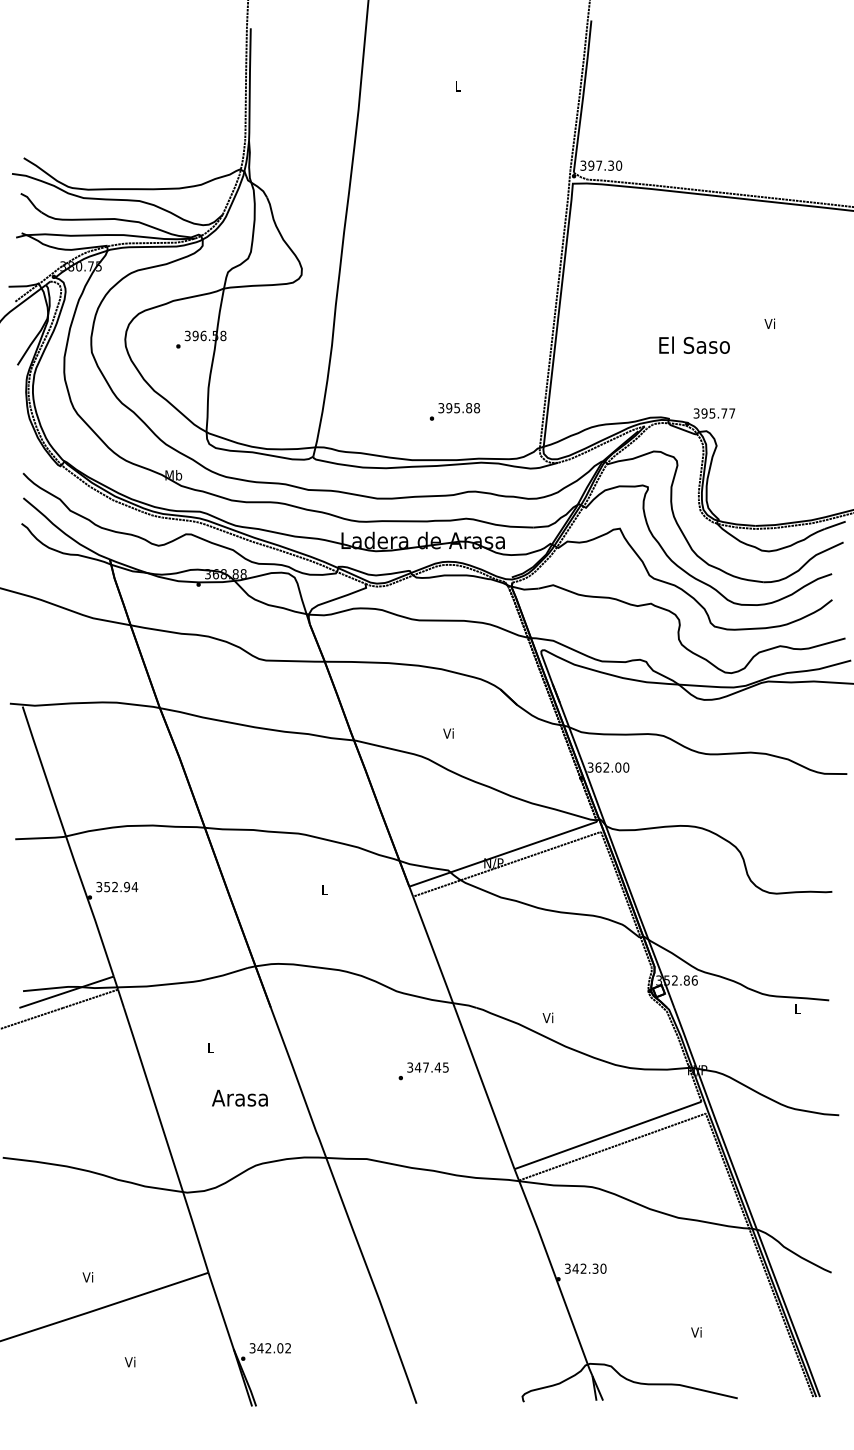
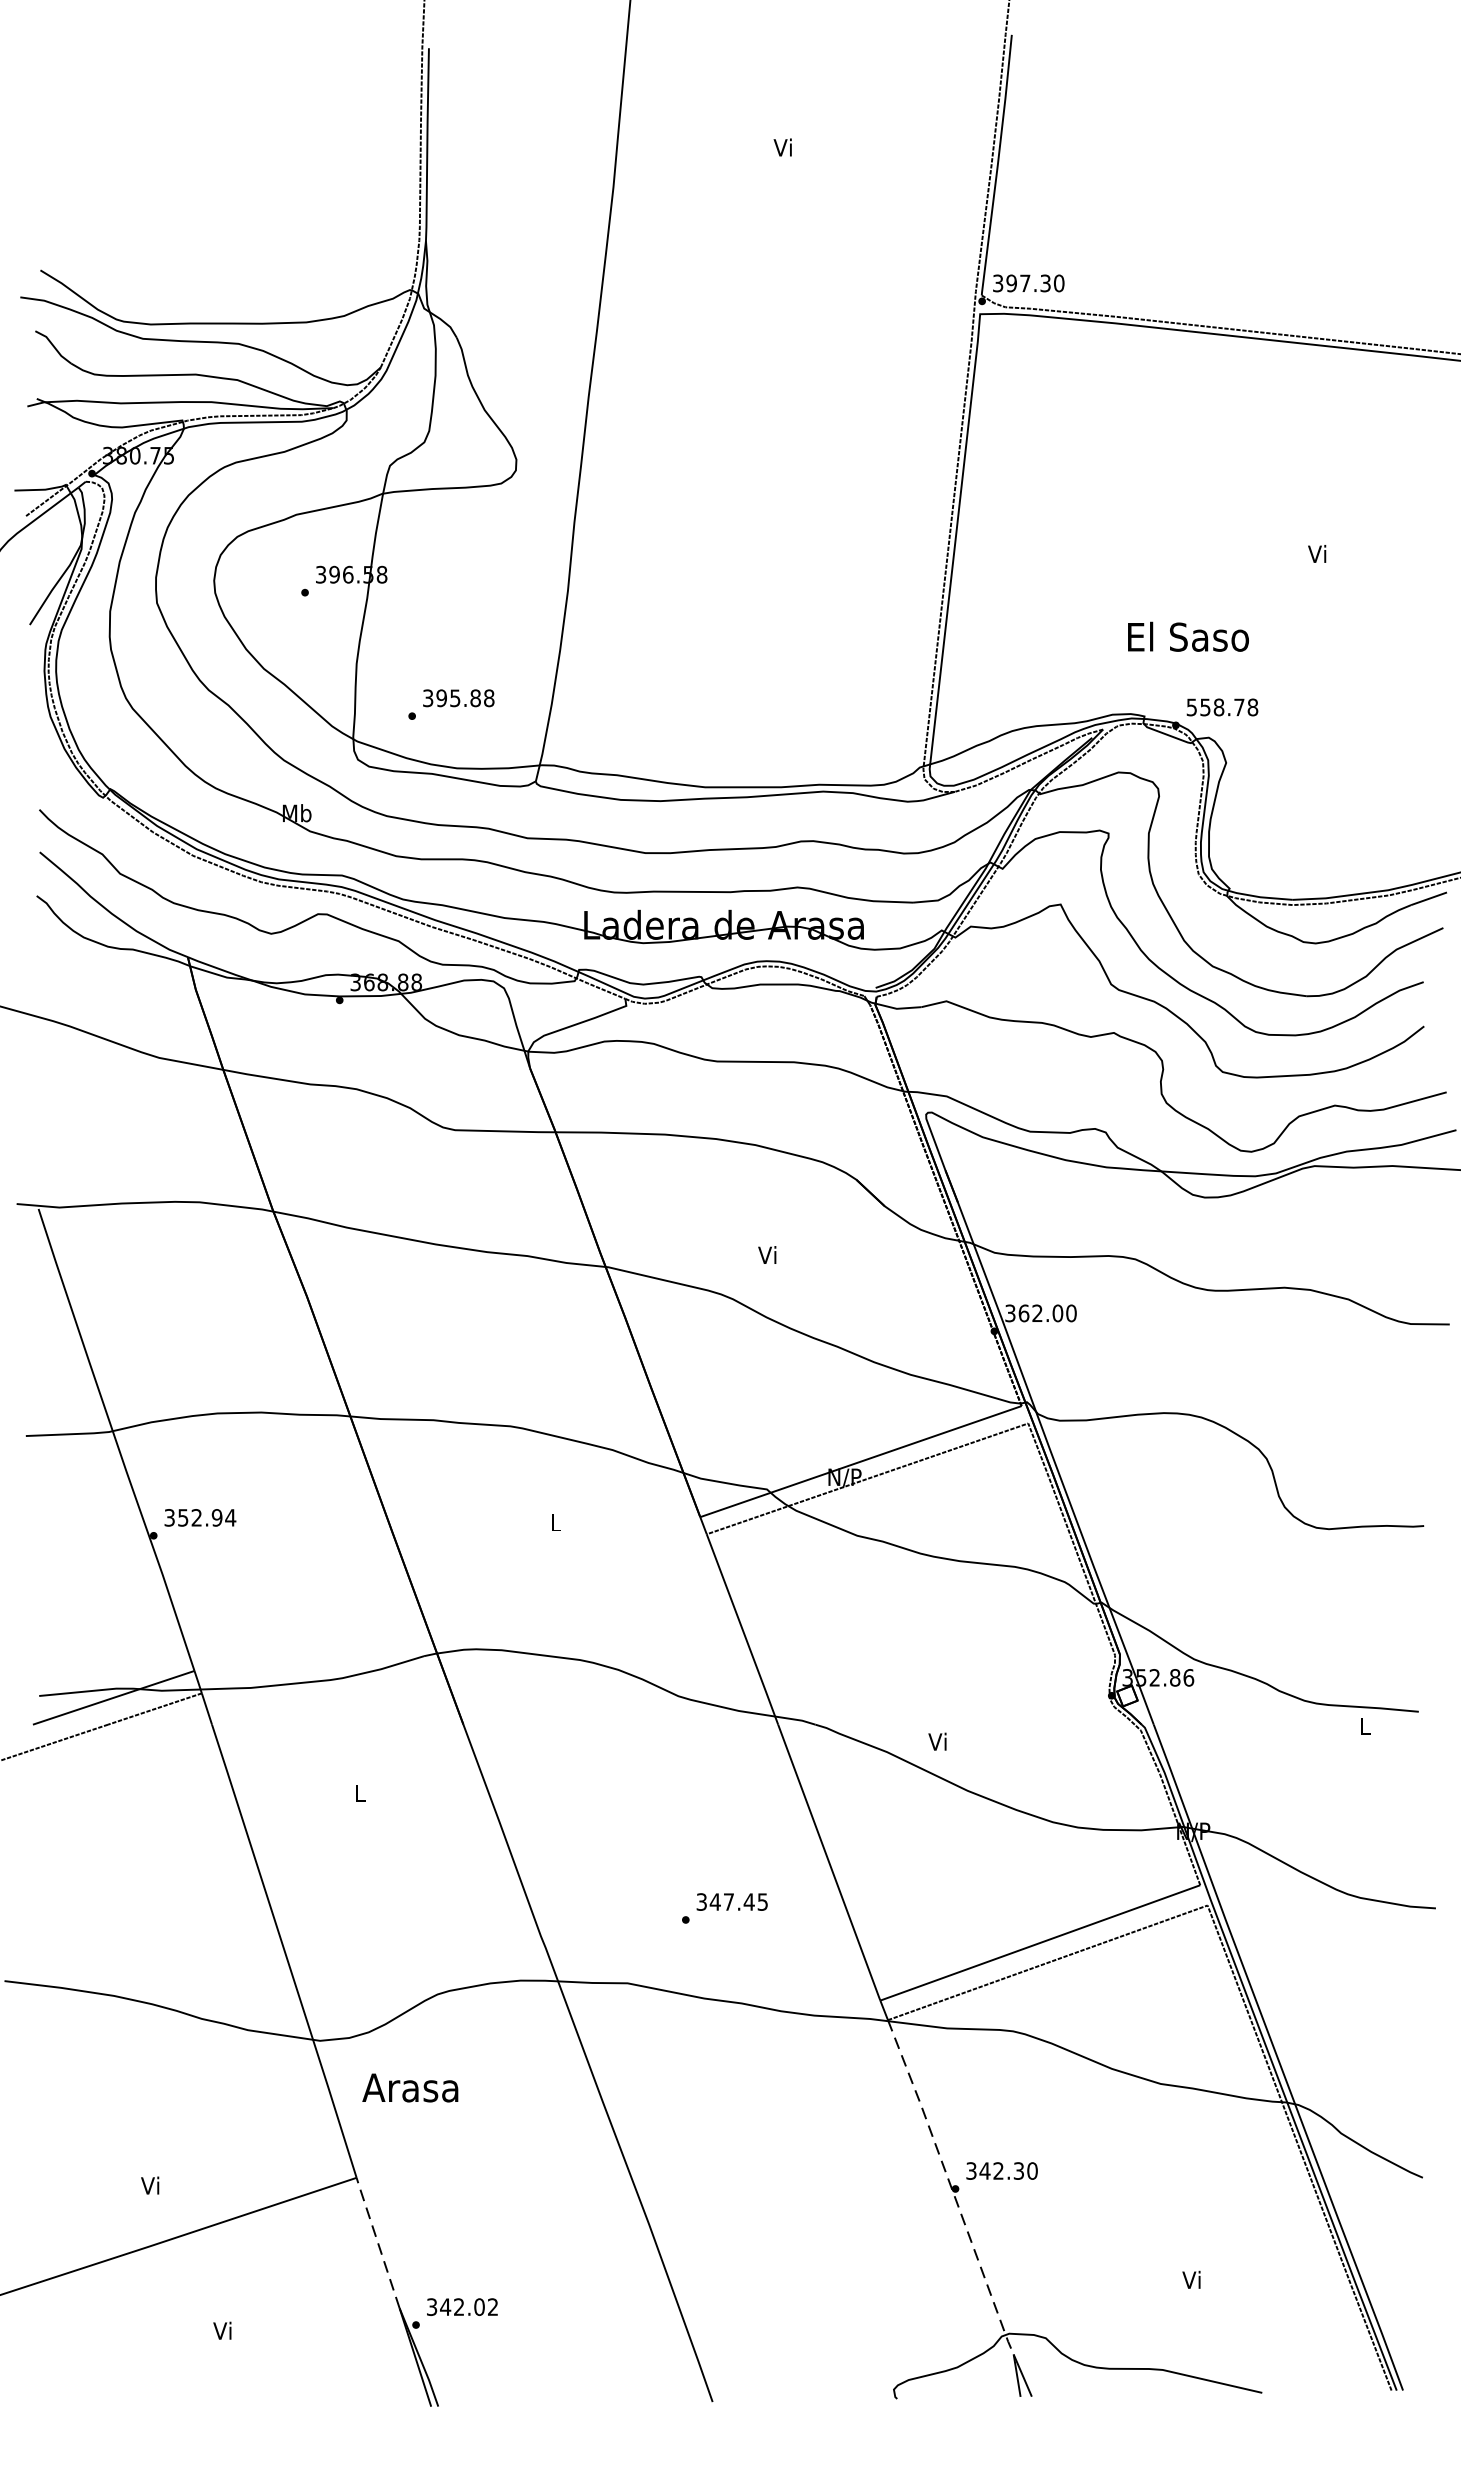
text: (457, 86) -> (782, 147), L -> Vi
text: (694, 344) -> (1188, 635), moved
text: (454, 411) -> (450, 704), moved
text: (714, 413) -> (1222, 707), 395.77 -> 558.78
text: (423, 1071) -> (724, 1908), moved
text: (239, 1097) -> (409, 2086), moved
line: (556, 1279) -> (952, 2189), solid -> dashed
line: (220, 1310) -> (377, 2242), solid -> dashed

